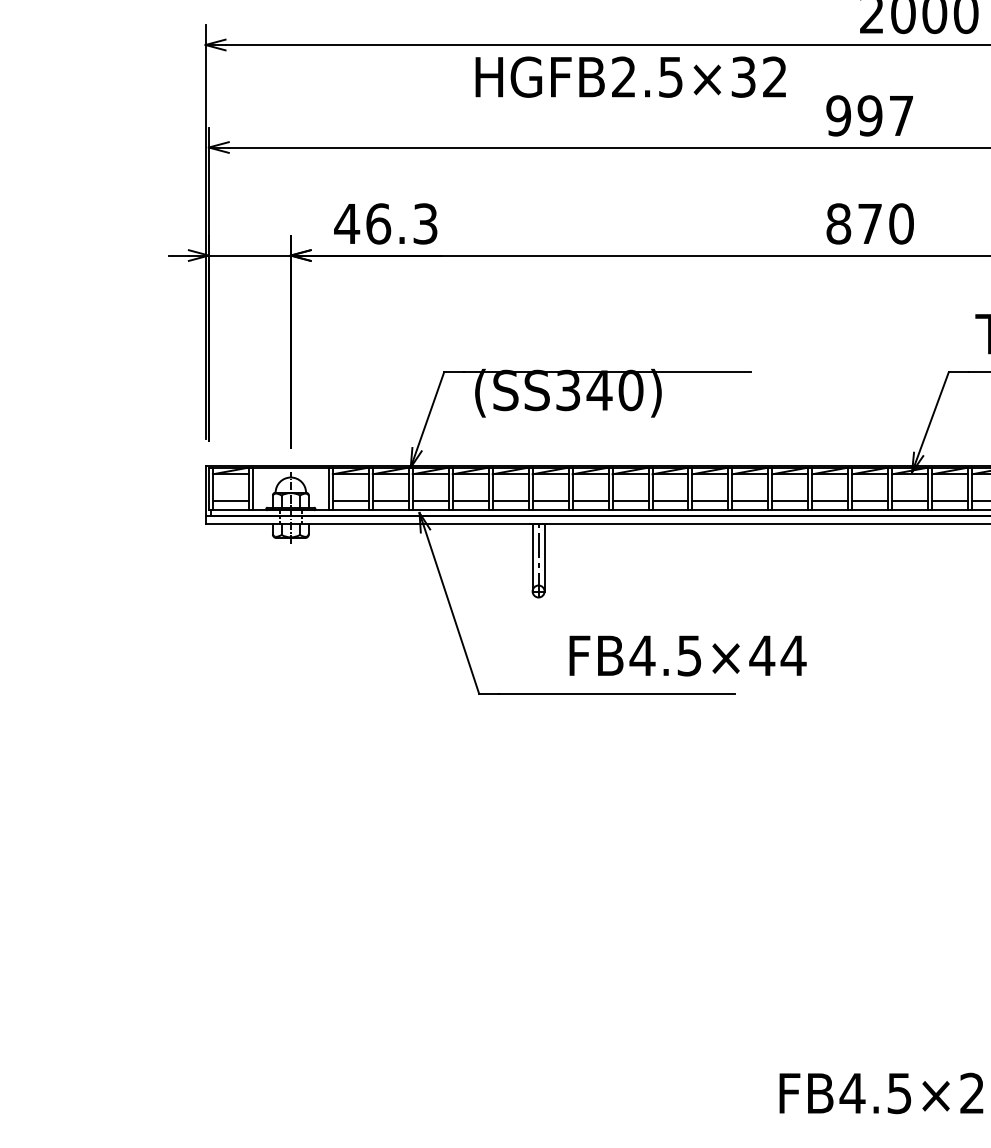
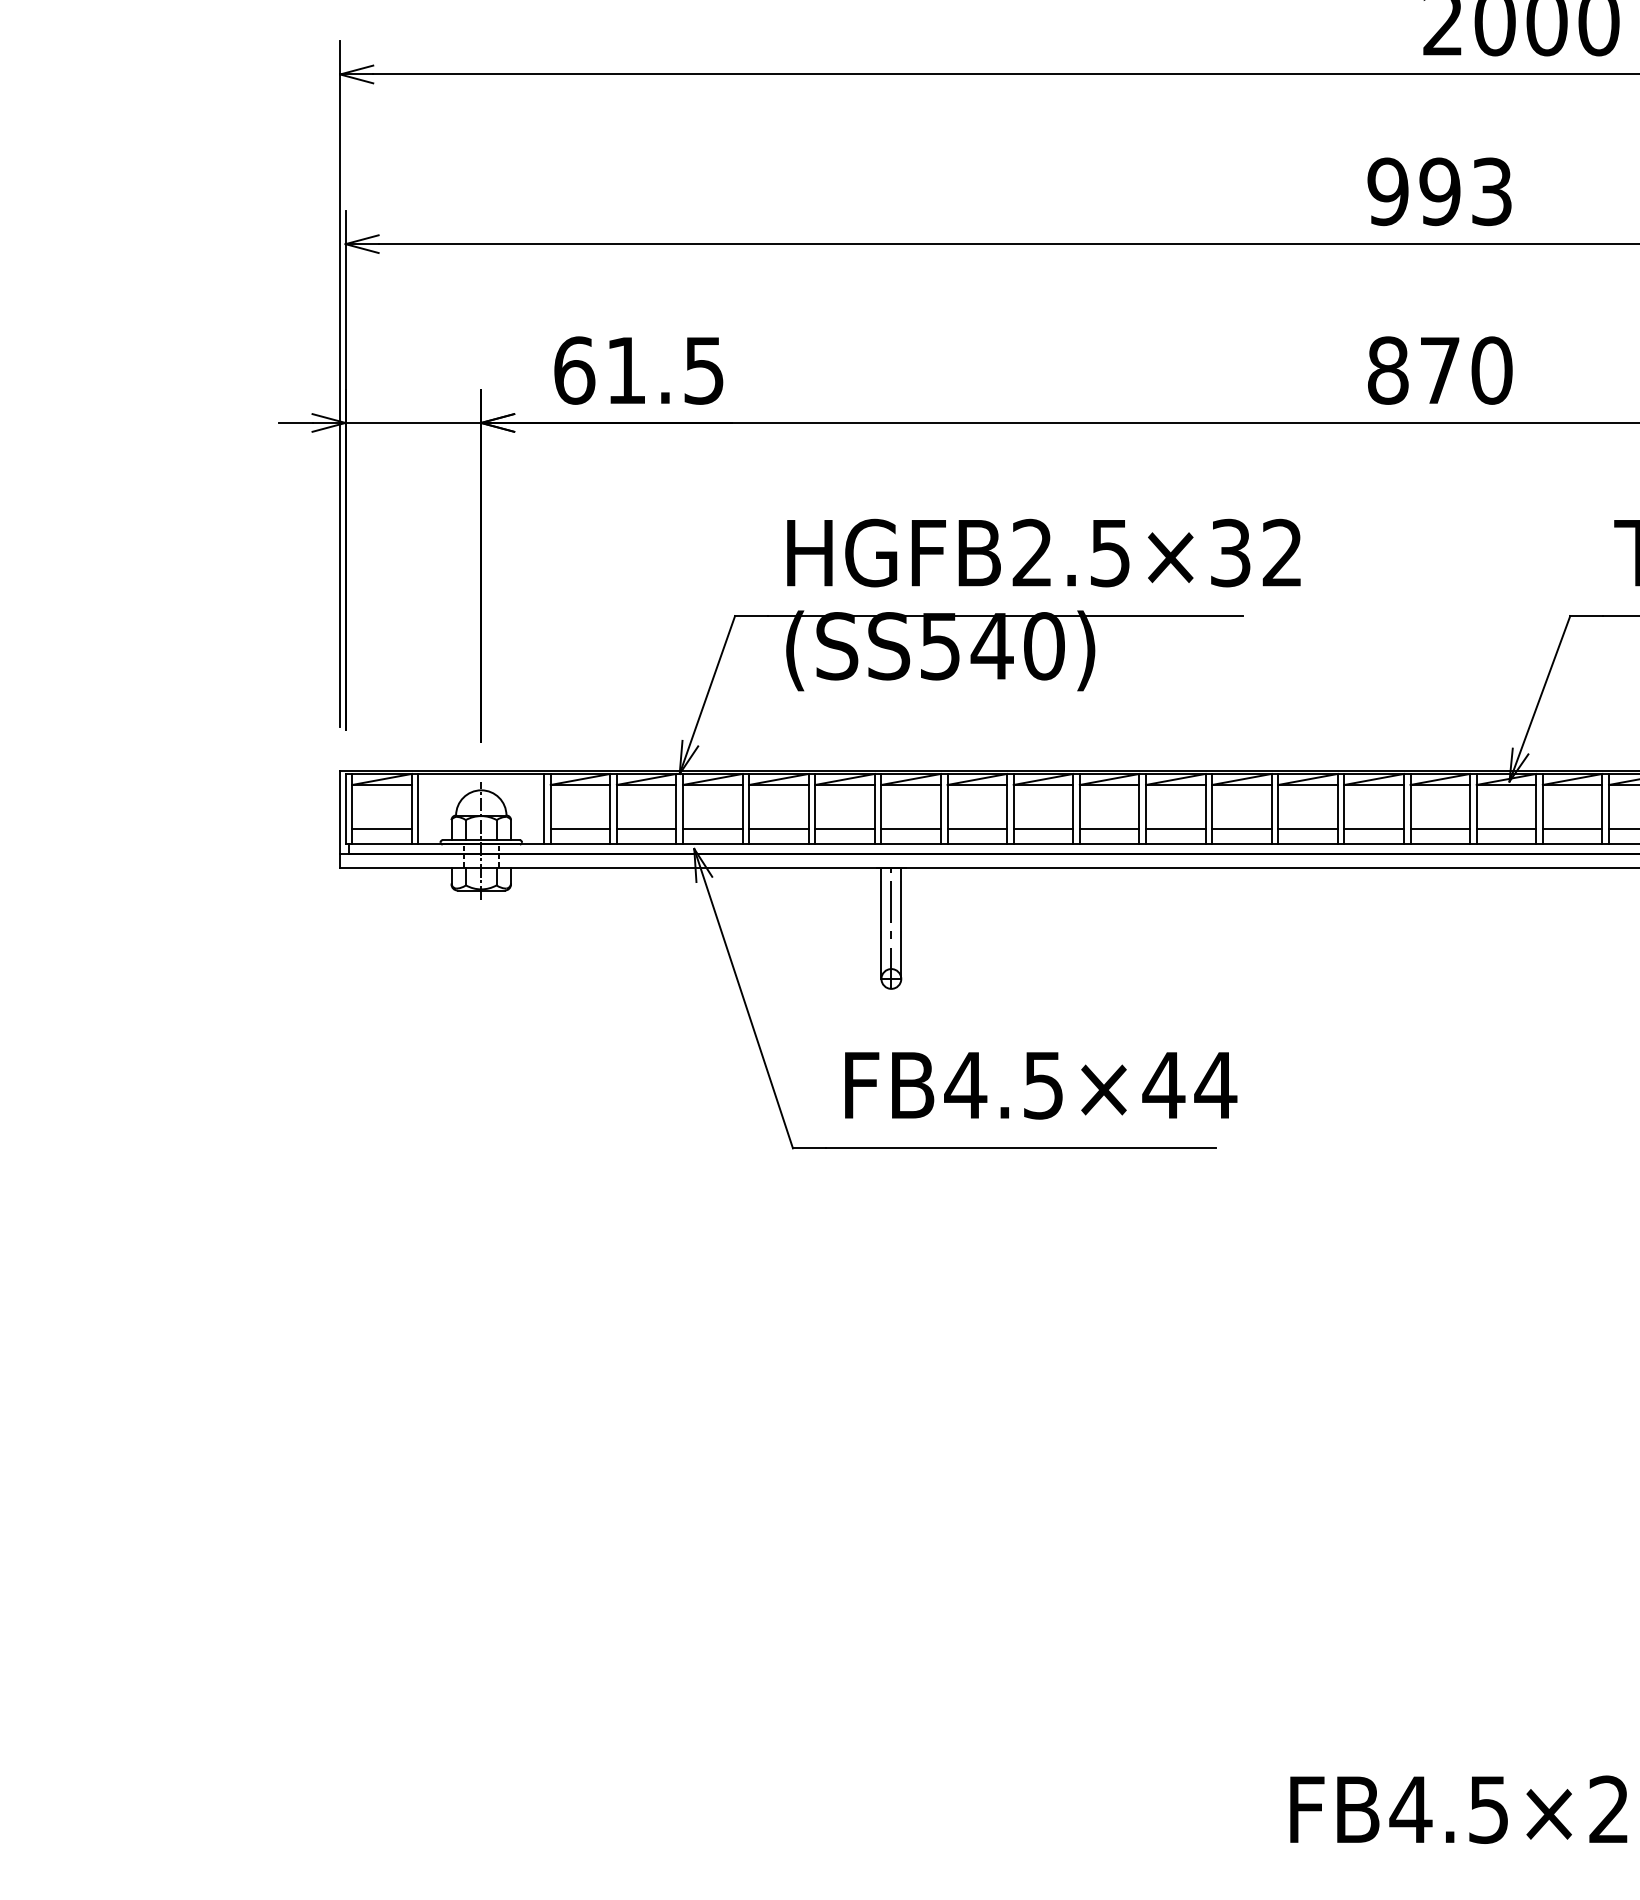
text: (630, 76) -> (1043, 551), moved
text: (901, 115) -> (1491, 191), 997 -> 993
text: (385, 223) -> (637, 369), 46.3 -> 61.5
text: (568, 389) -> (940, 644), (SS340) -> (SS540)
text: (687, 655) -> (1040, 1084), moved

